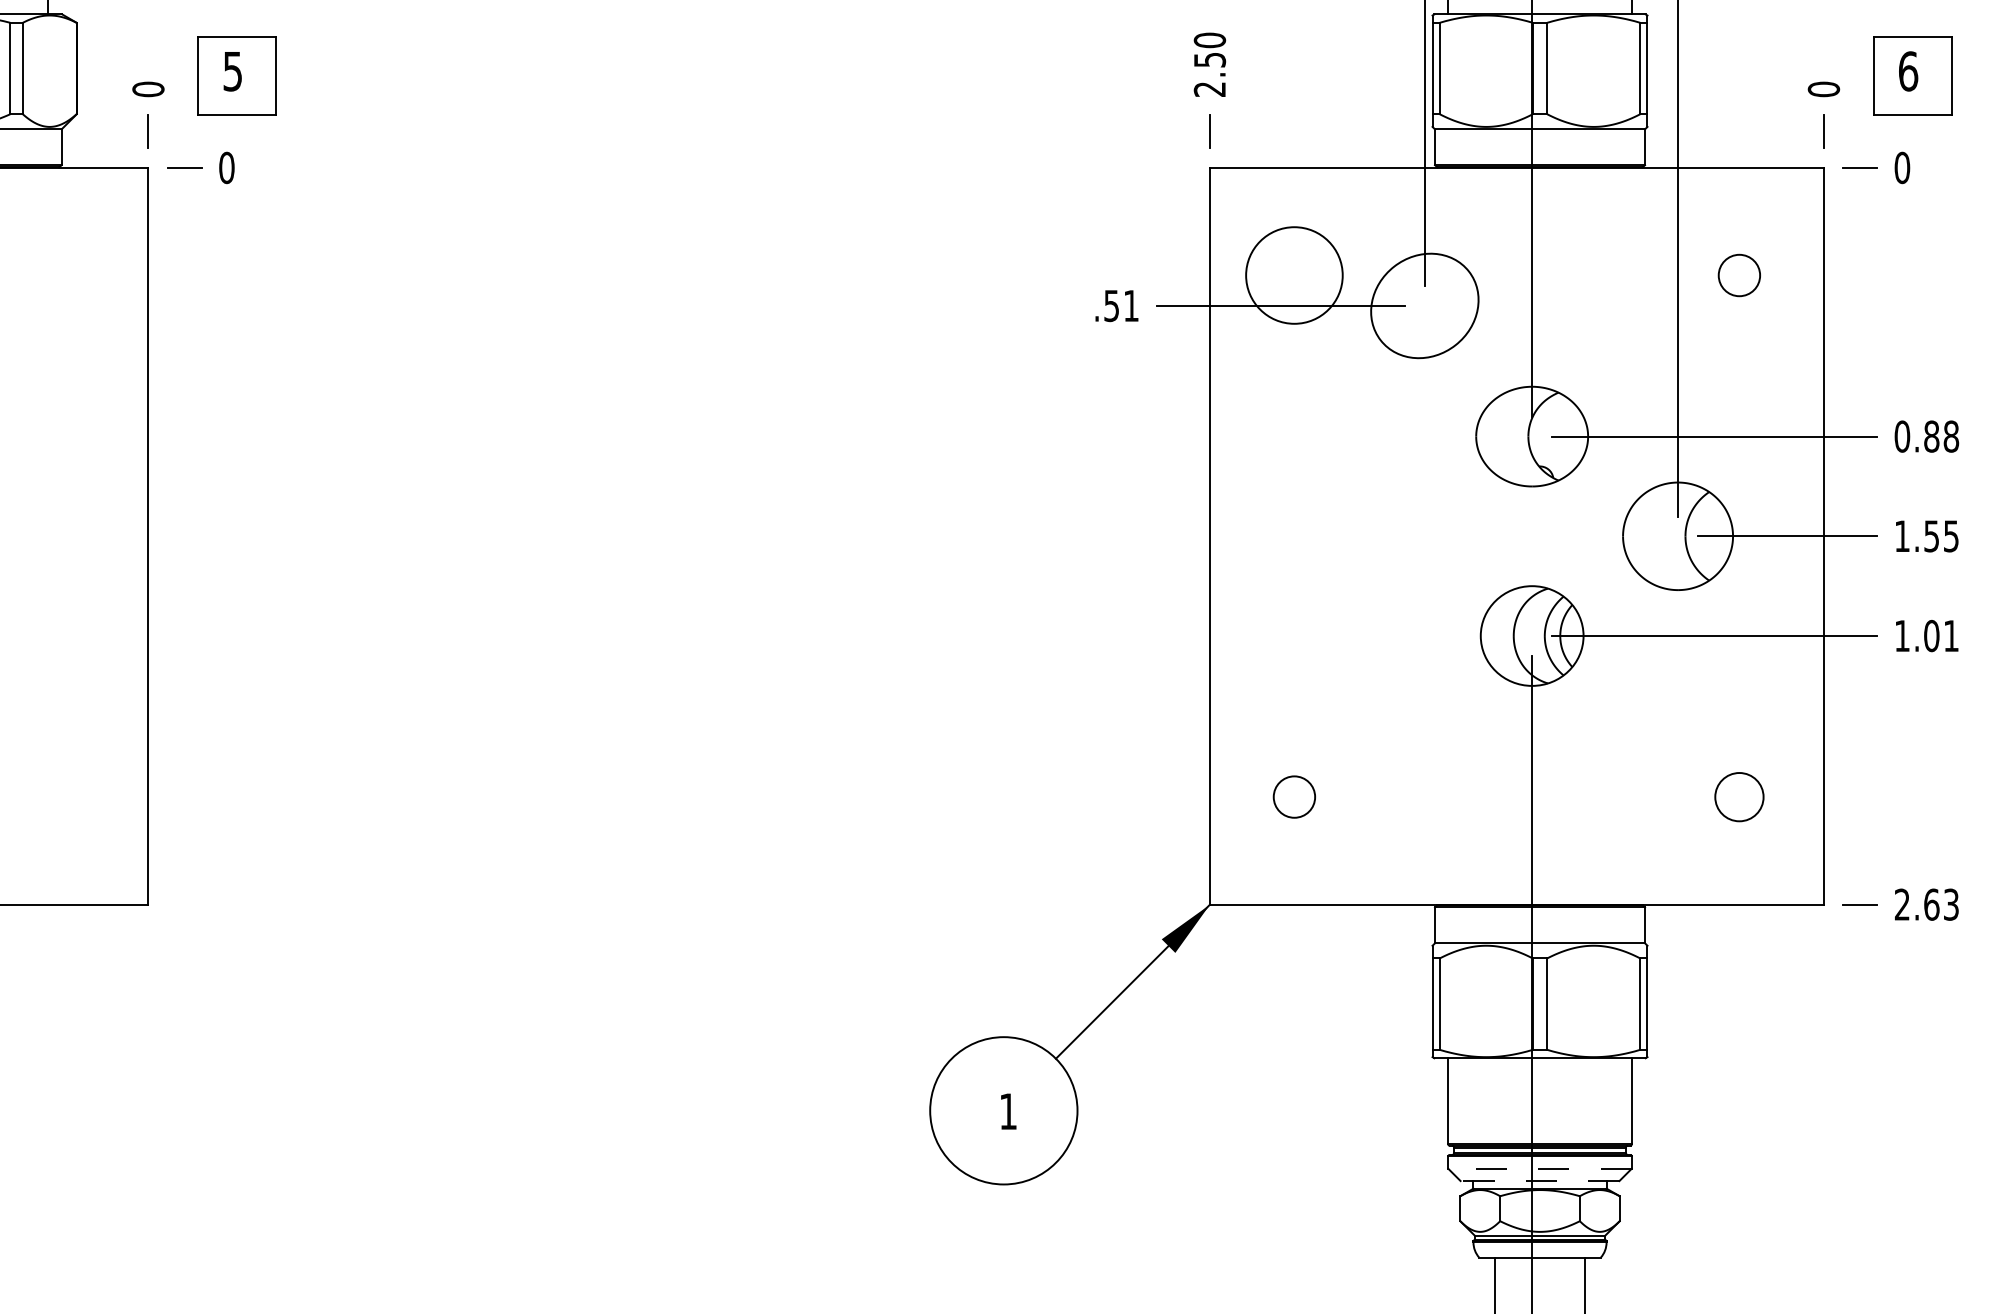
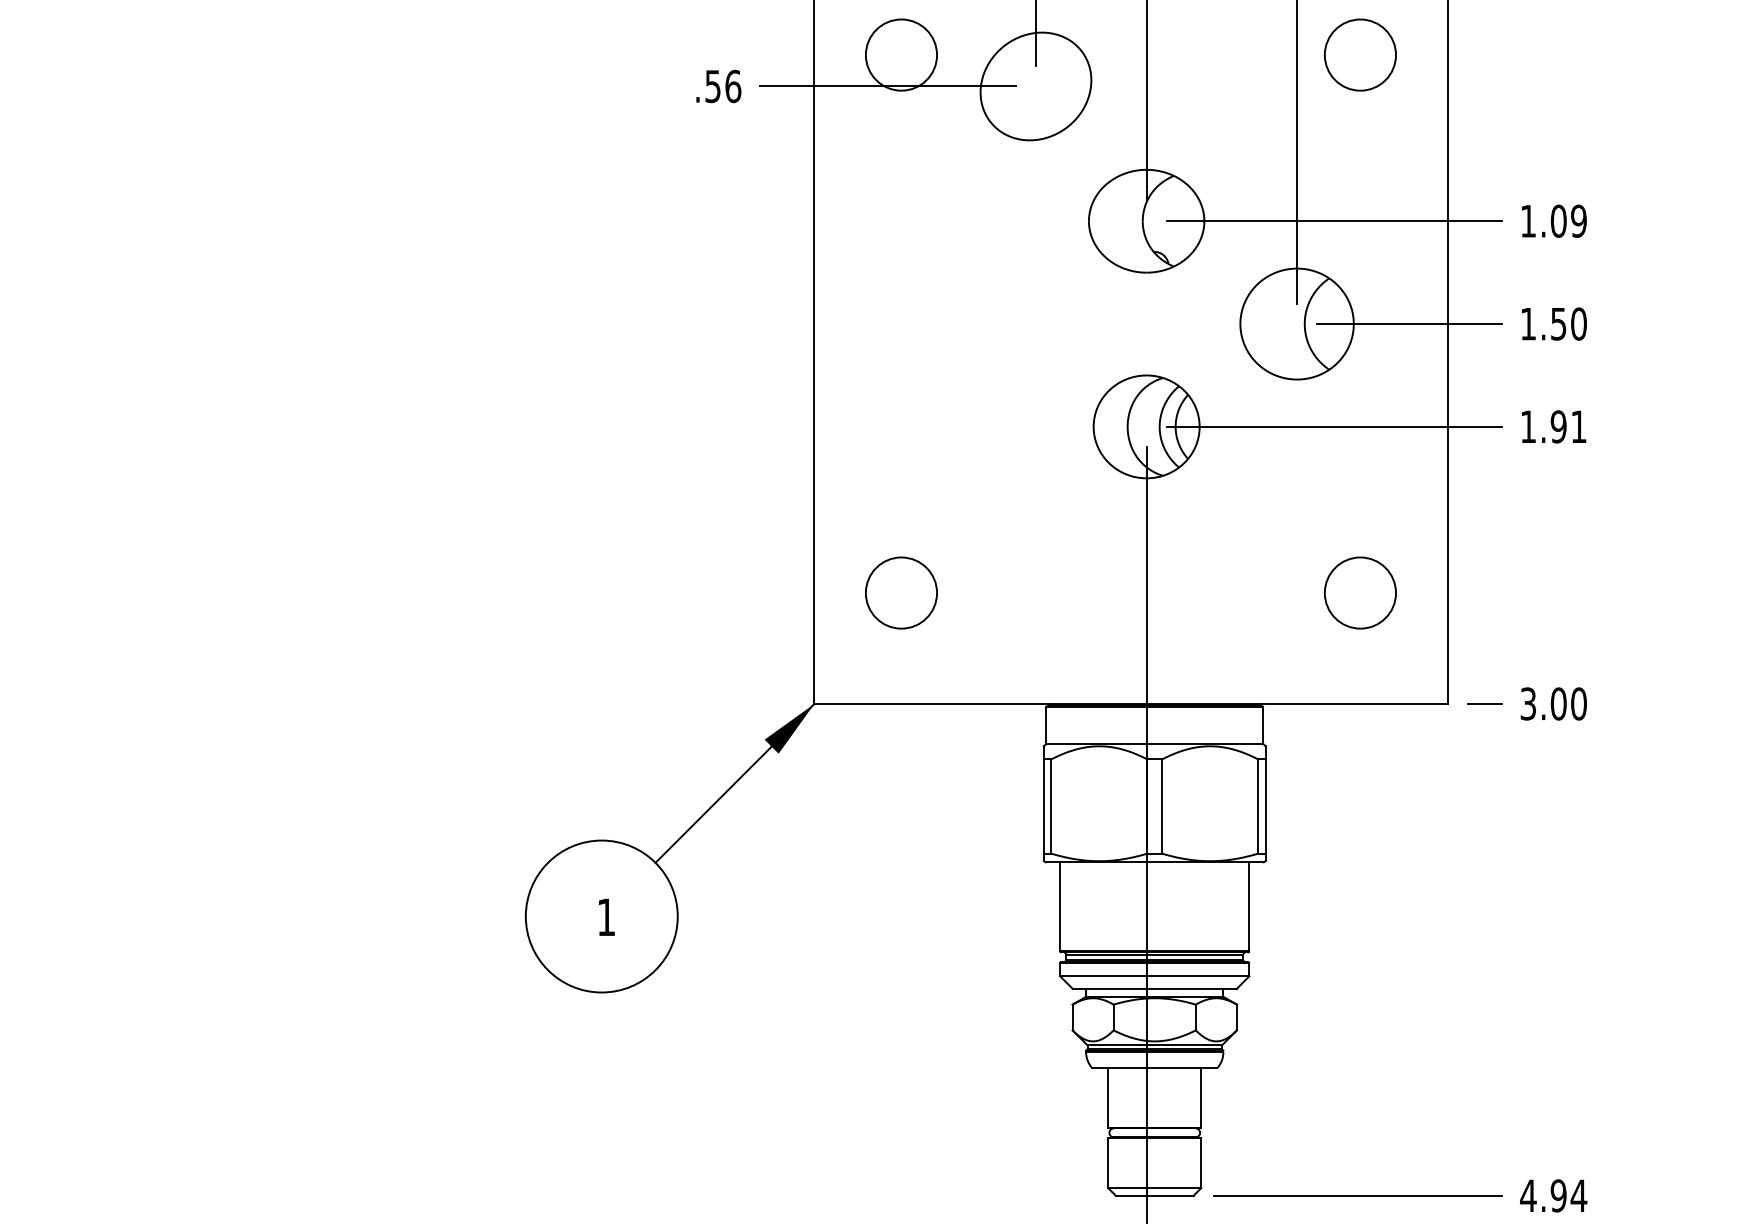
circle: (1293, 275) -> (900, 55), size x0.71
circle: (1738, 275) -> (1359, 55), size x1.67
text: (1131, 305) -> (733, 86), .51 -> .56
text: (1926, 436) -> (1553, 221), 0.88 -> 1.09
text: (1951, 536) -> (1579, 324), 1.55 -> 1.50
text: (1931, 636) -> (1558, 427), 1.01 -> 1.91
circle: (1294, 796) -> (901, 592), size x1.67
circle: (1738, 796) -> (1359, 592), size x1.43
text: (1927, 904) -> (1554, 703), 2.63 -> 3.00
line: (1540, 1168) -> (1155, 976), dashed -> solid
line: (1539, 1181) -> (1154, 989), dashed -> solid

